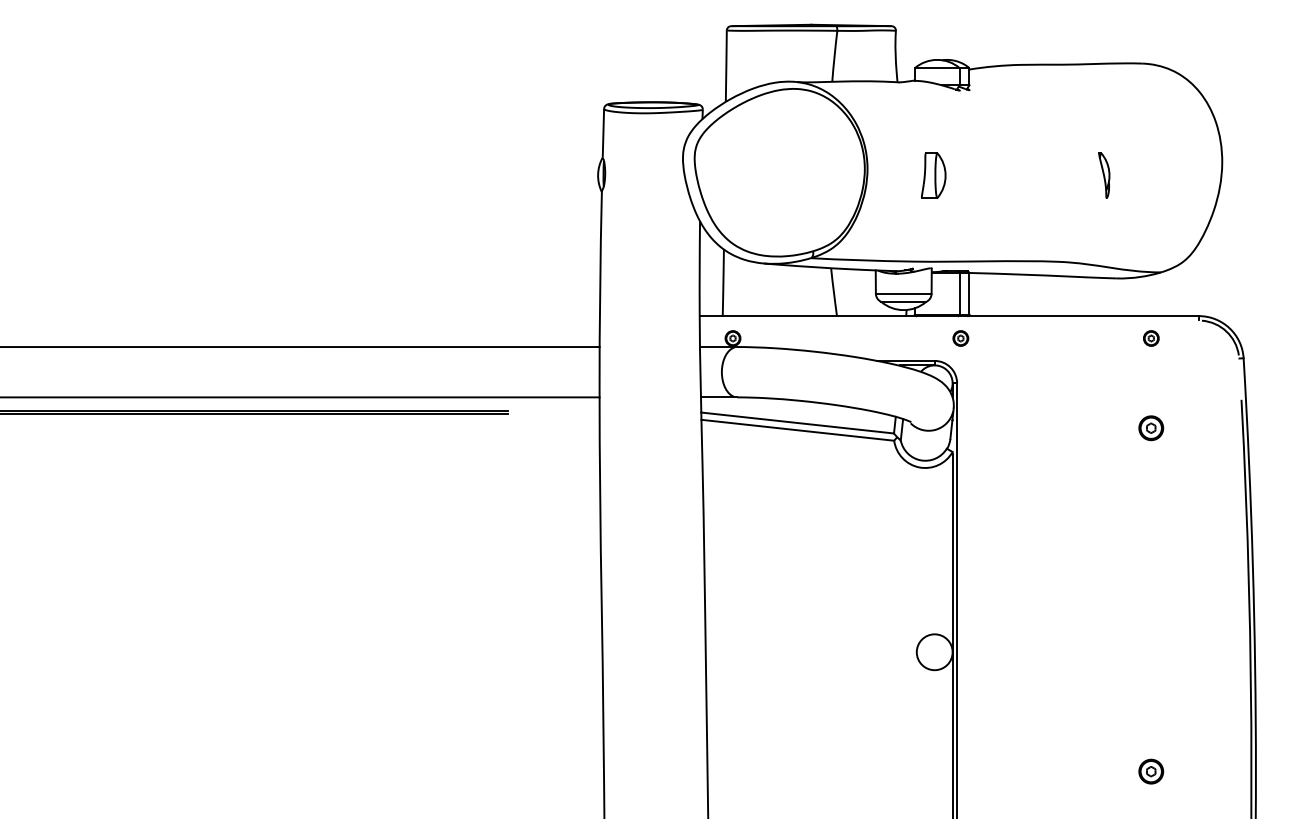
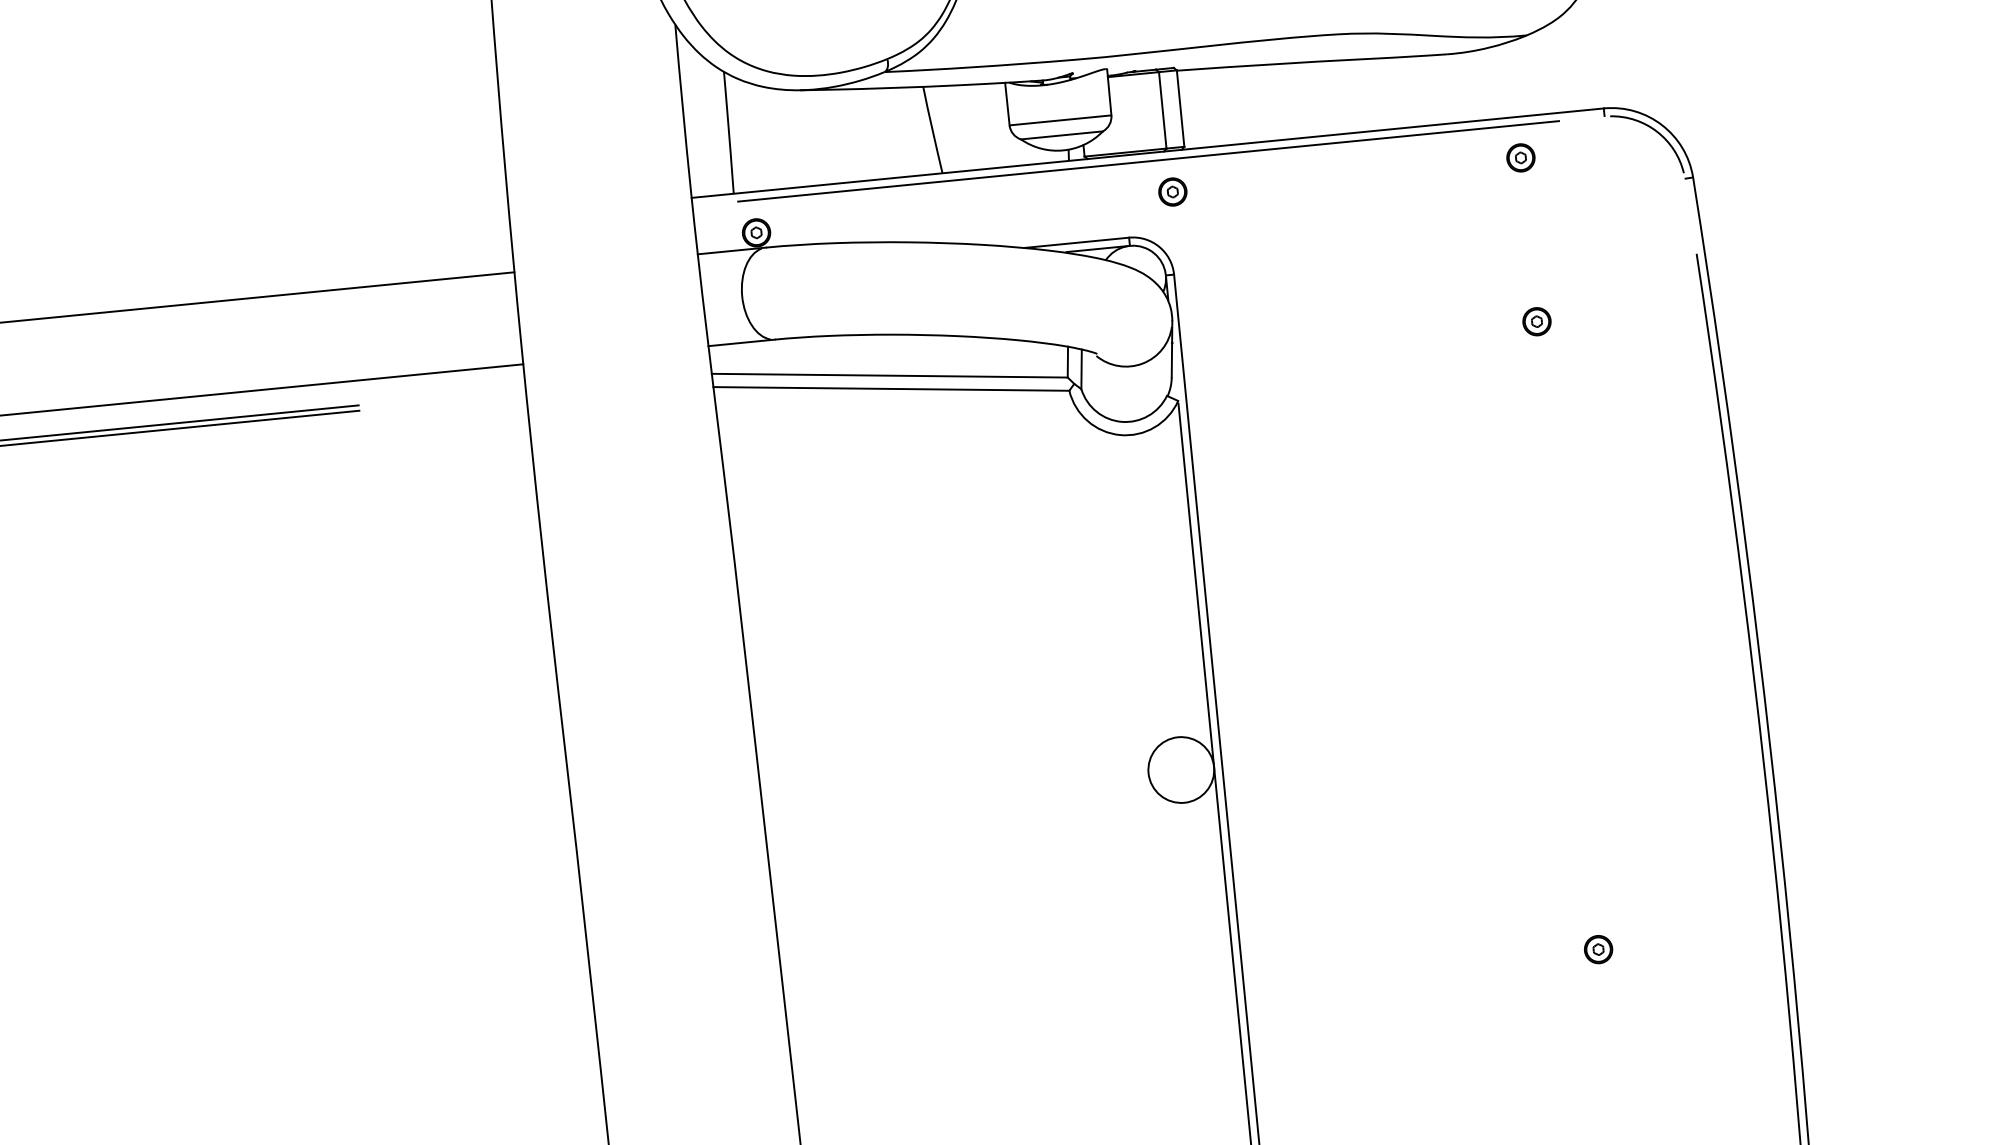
line: (948, 320) -> (1147, 161), added
part: (1151, 427) -> (1537, 320), size x0.62
part: (1151, 771) -> (1598, 949), size x0.62

